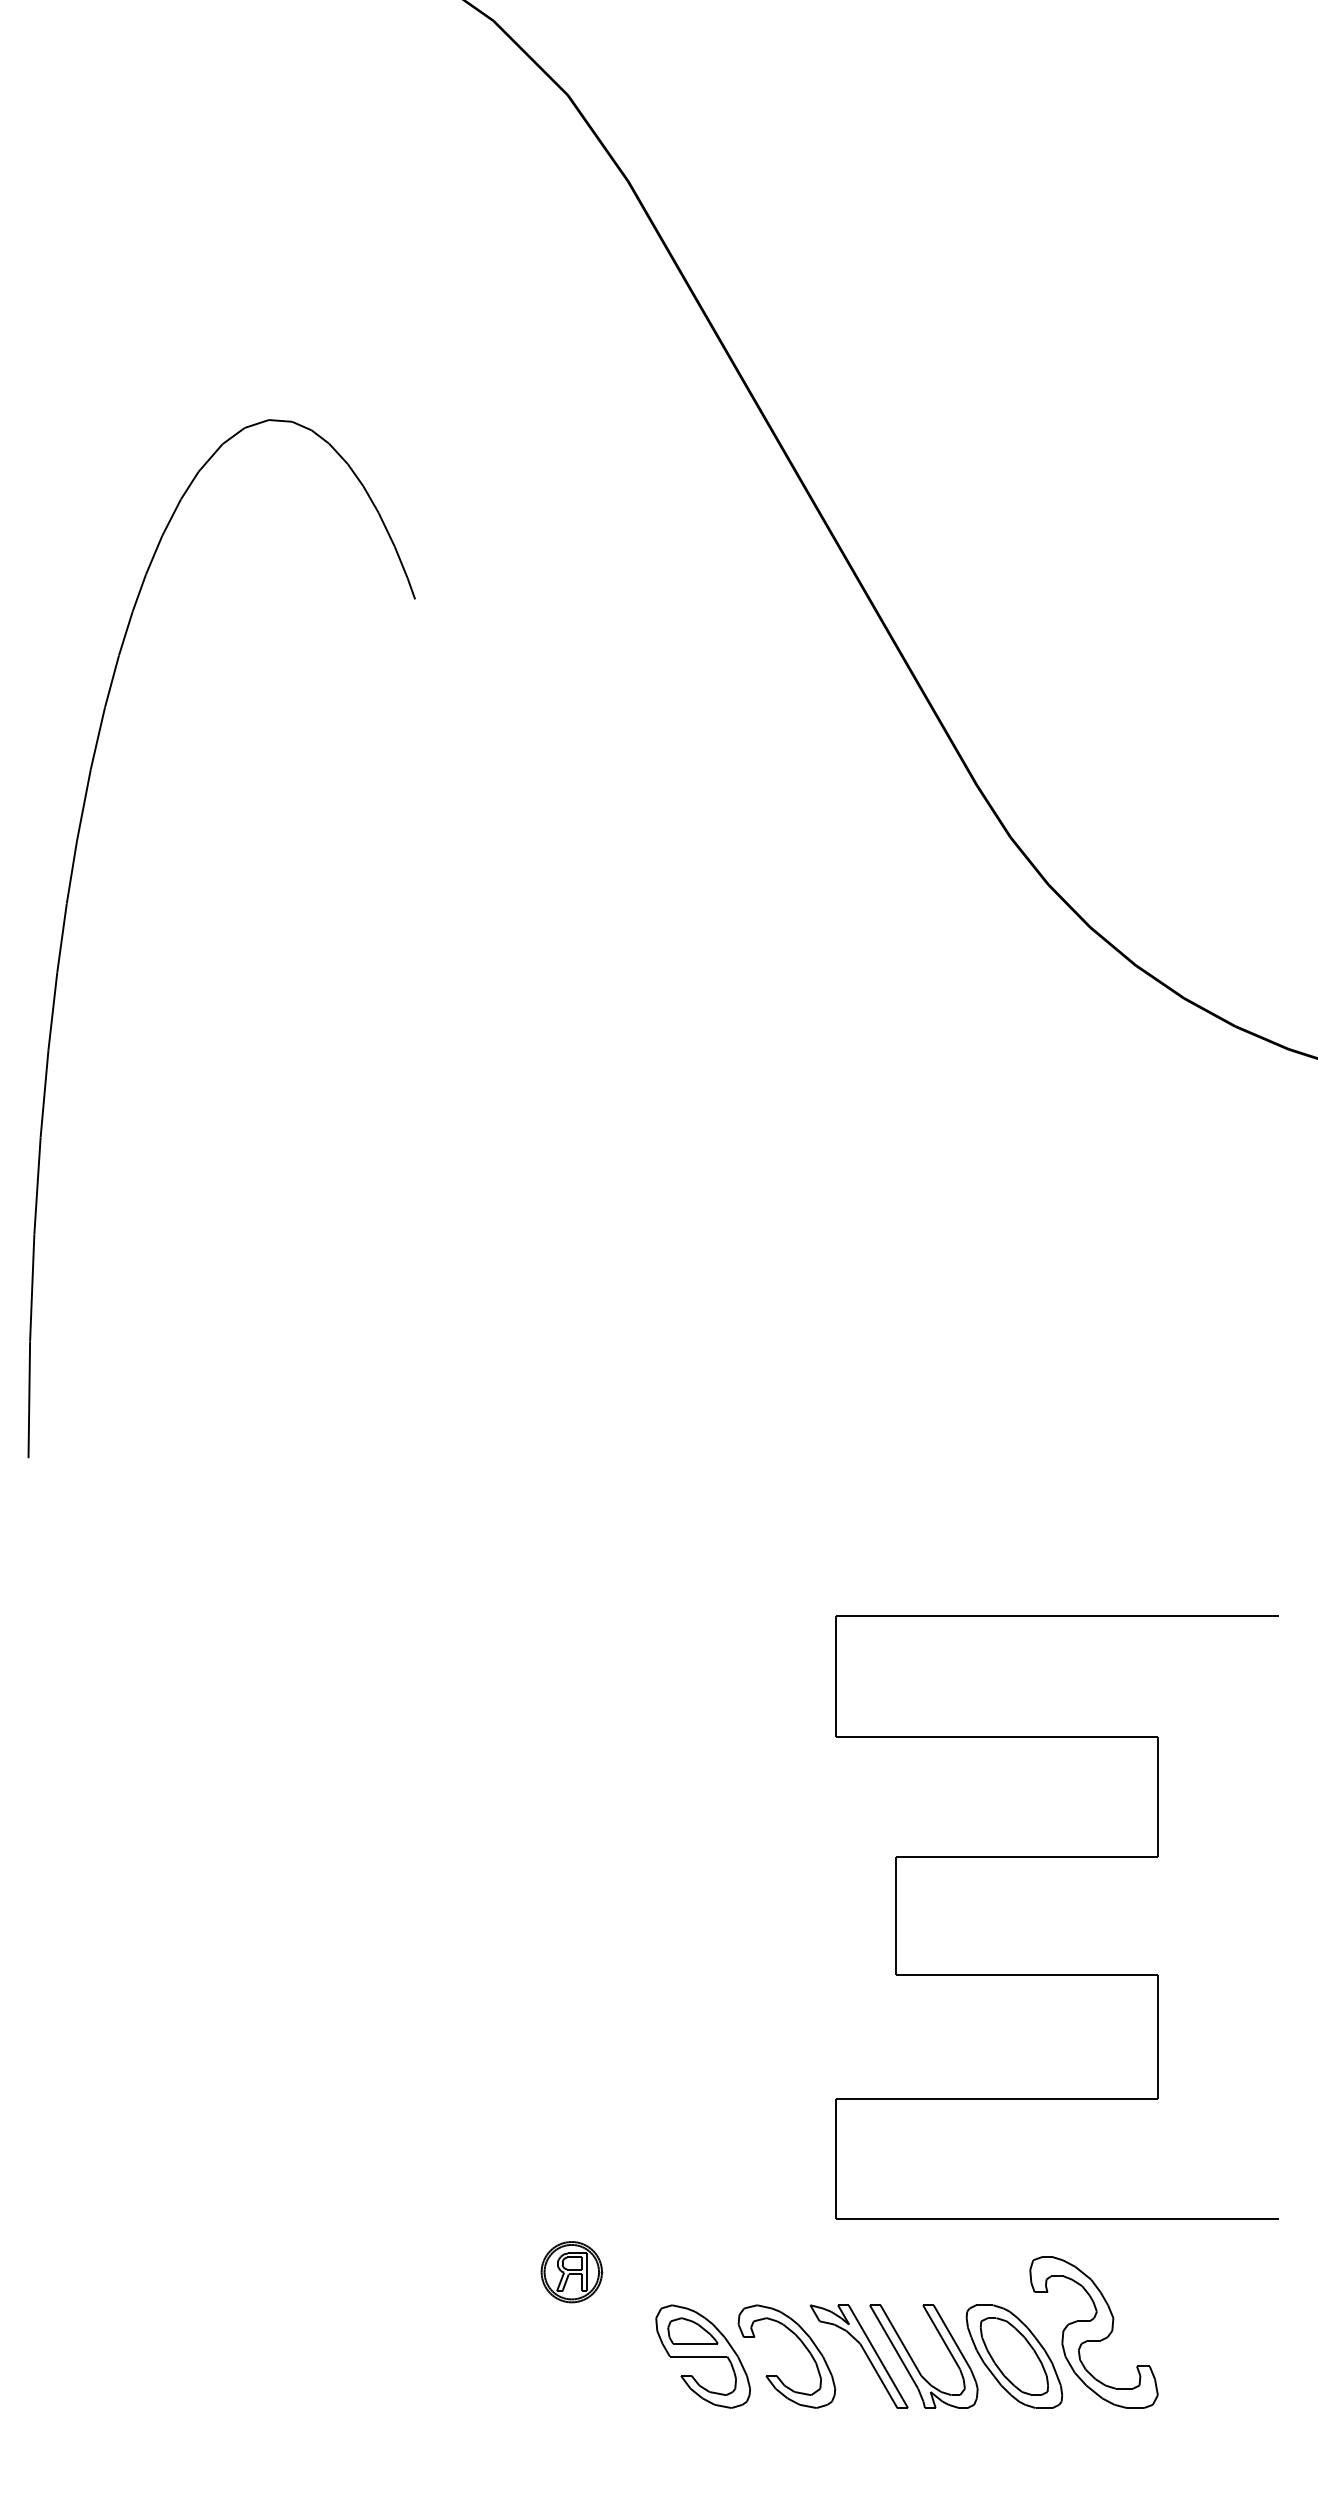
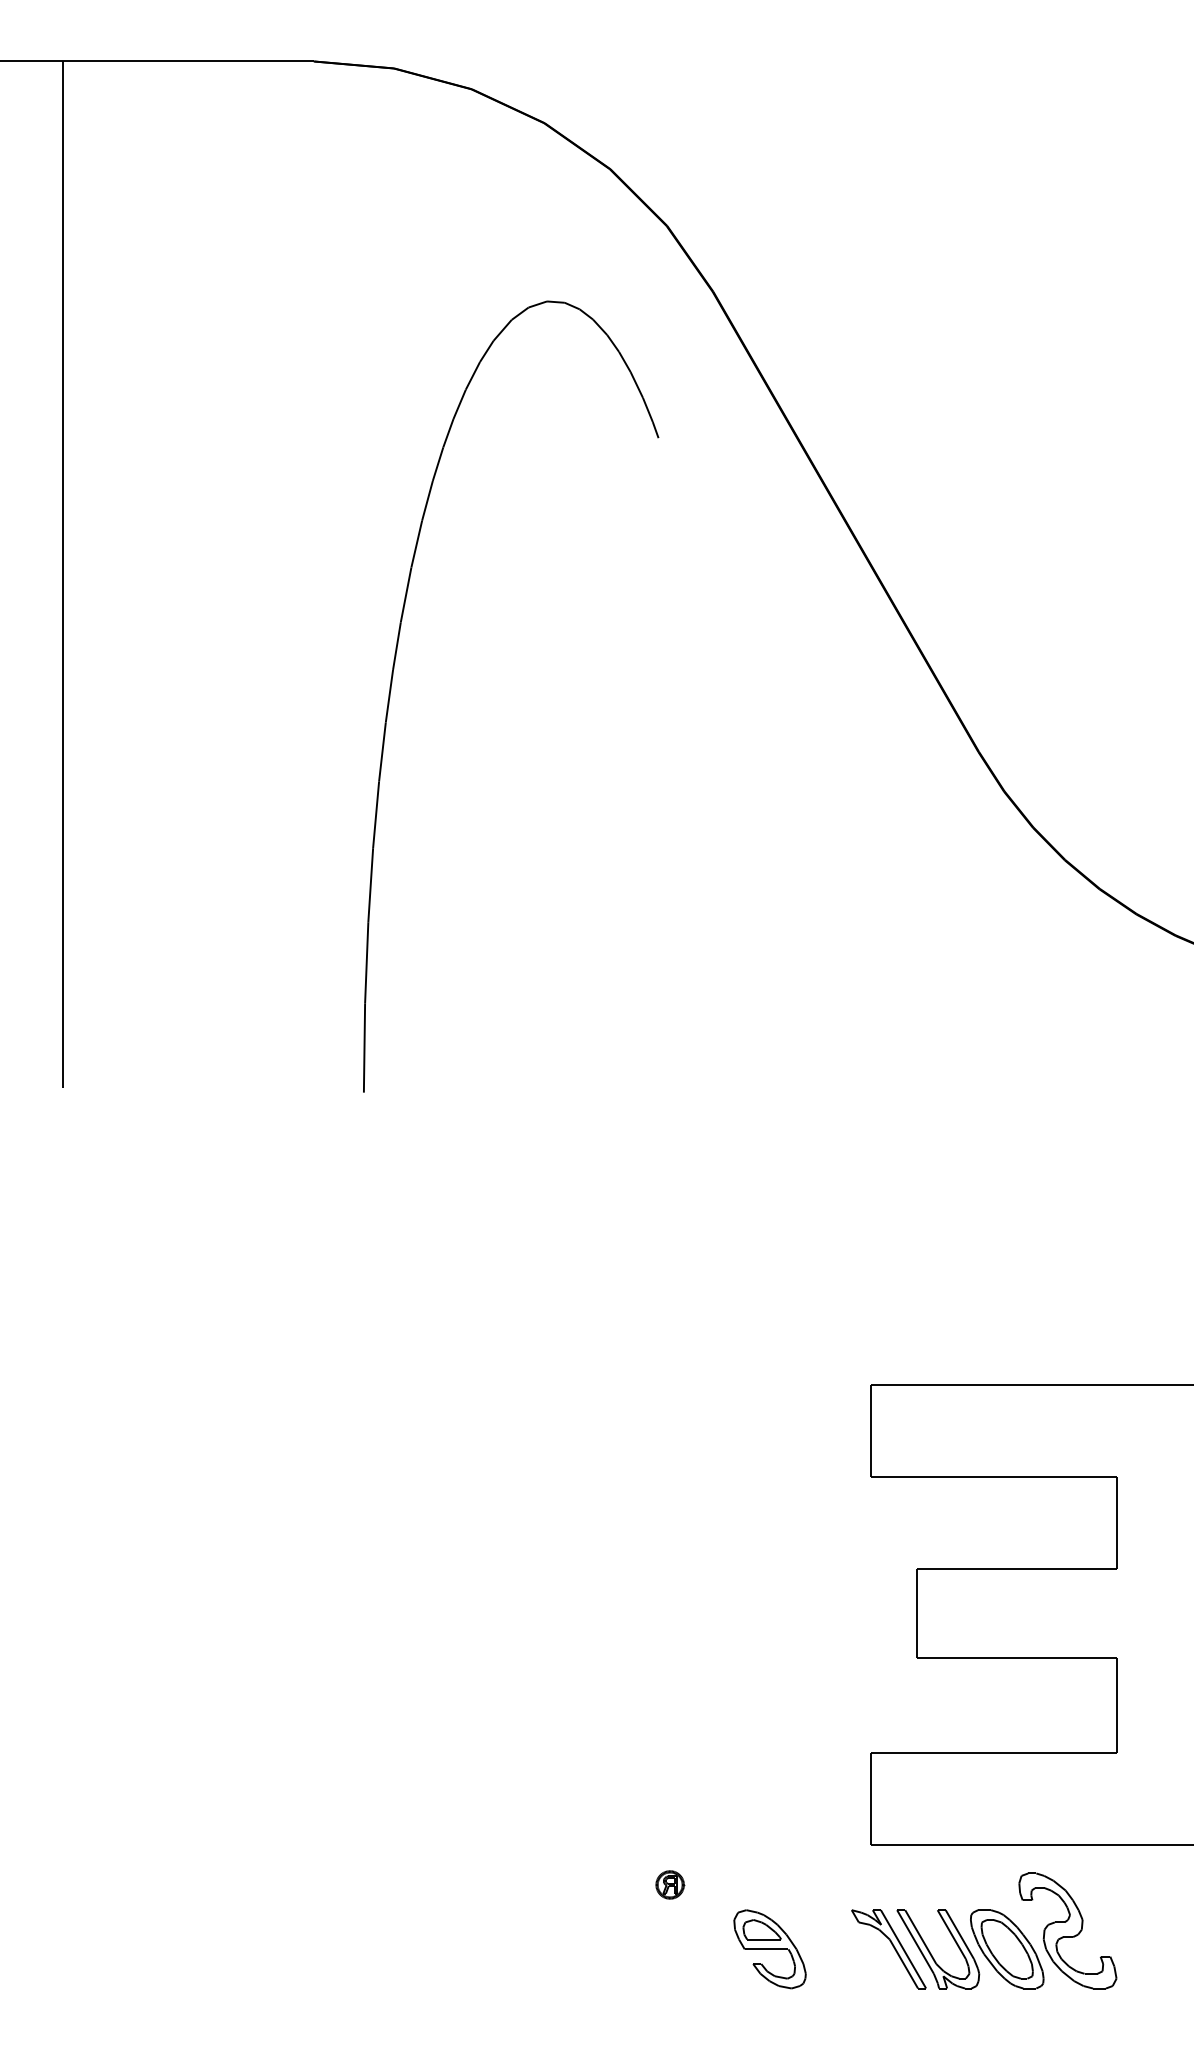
part: (67, 912) -> (393, 676), moved
part: (572, 2271) -> (670, 1884), size x0.6
part: (803, 2346) -> (846, 1941), removed

